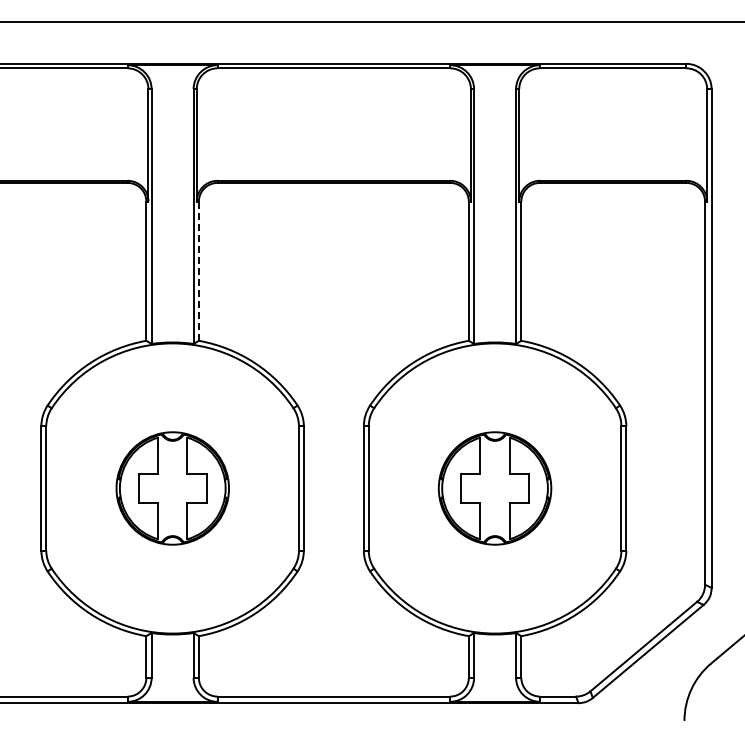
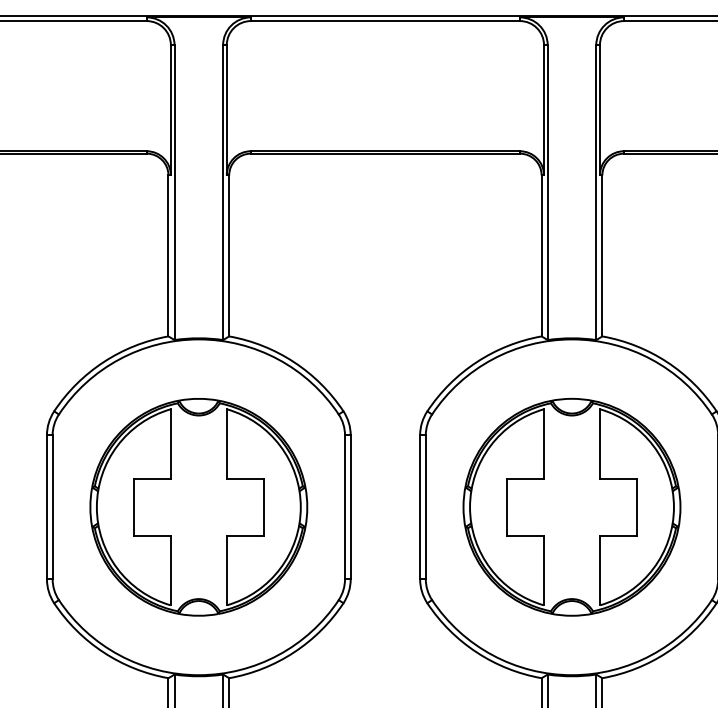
line: (198, 271) -> (228, 256), dashed -> solid
part: (172, 488) -> (198, 507), size x1.67
part: (494, 488) -> (571, 507), size x1.67

